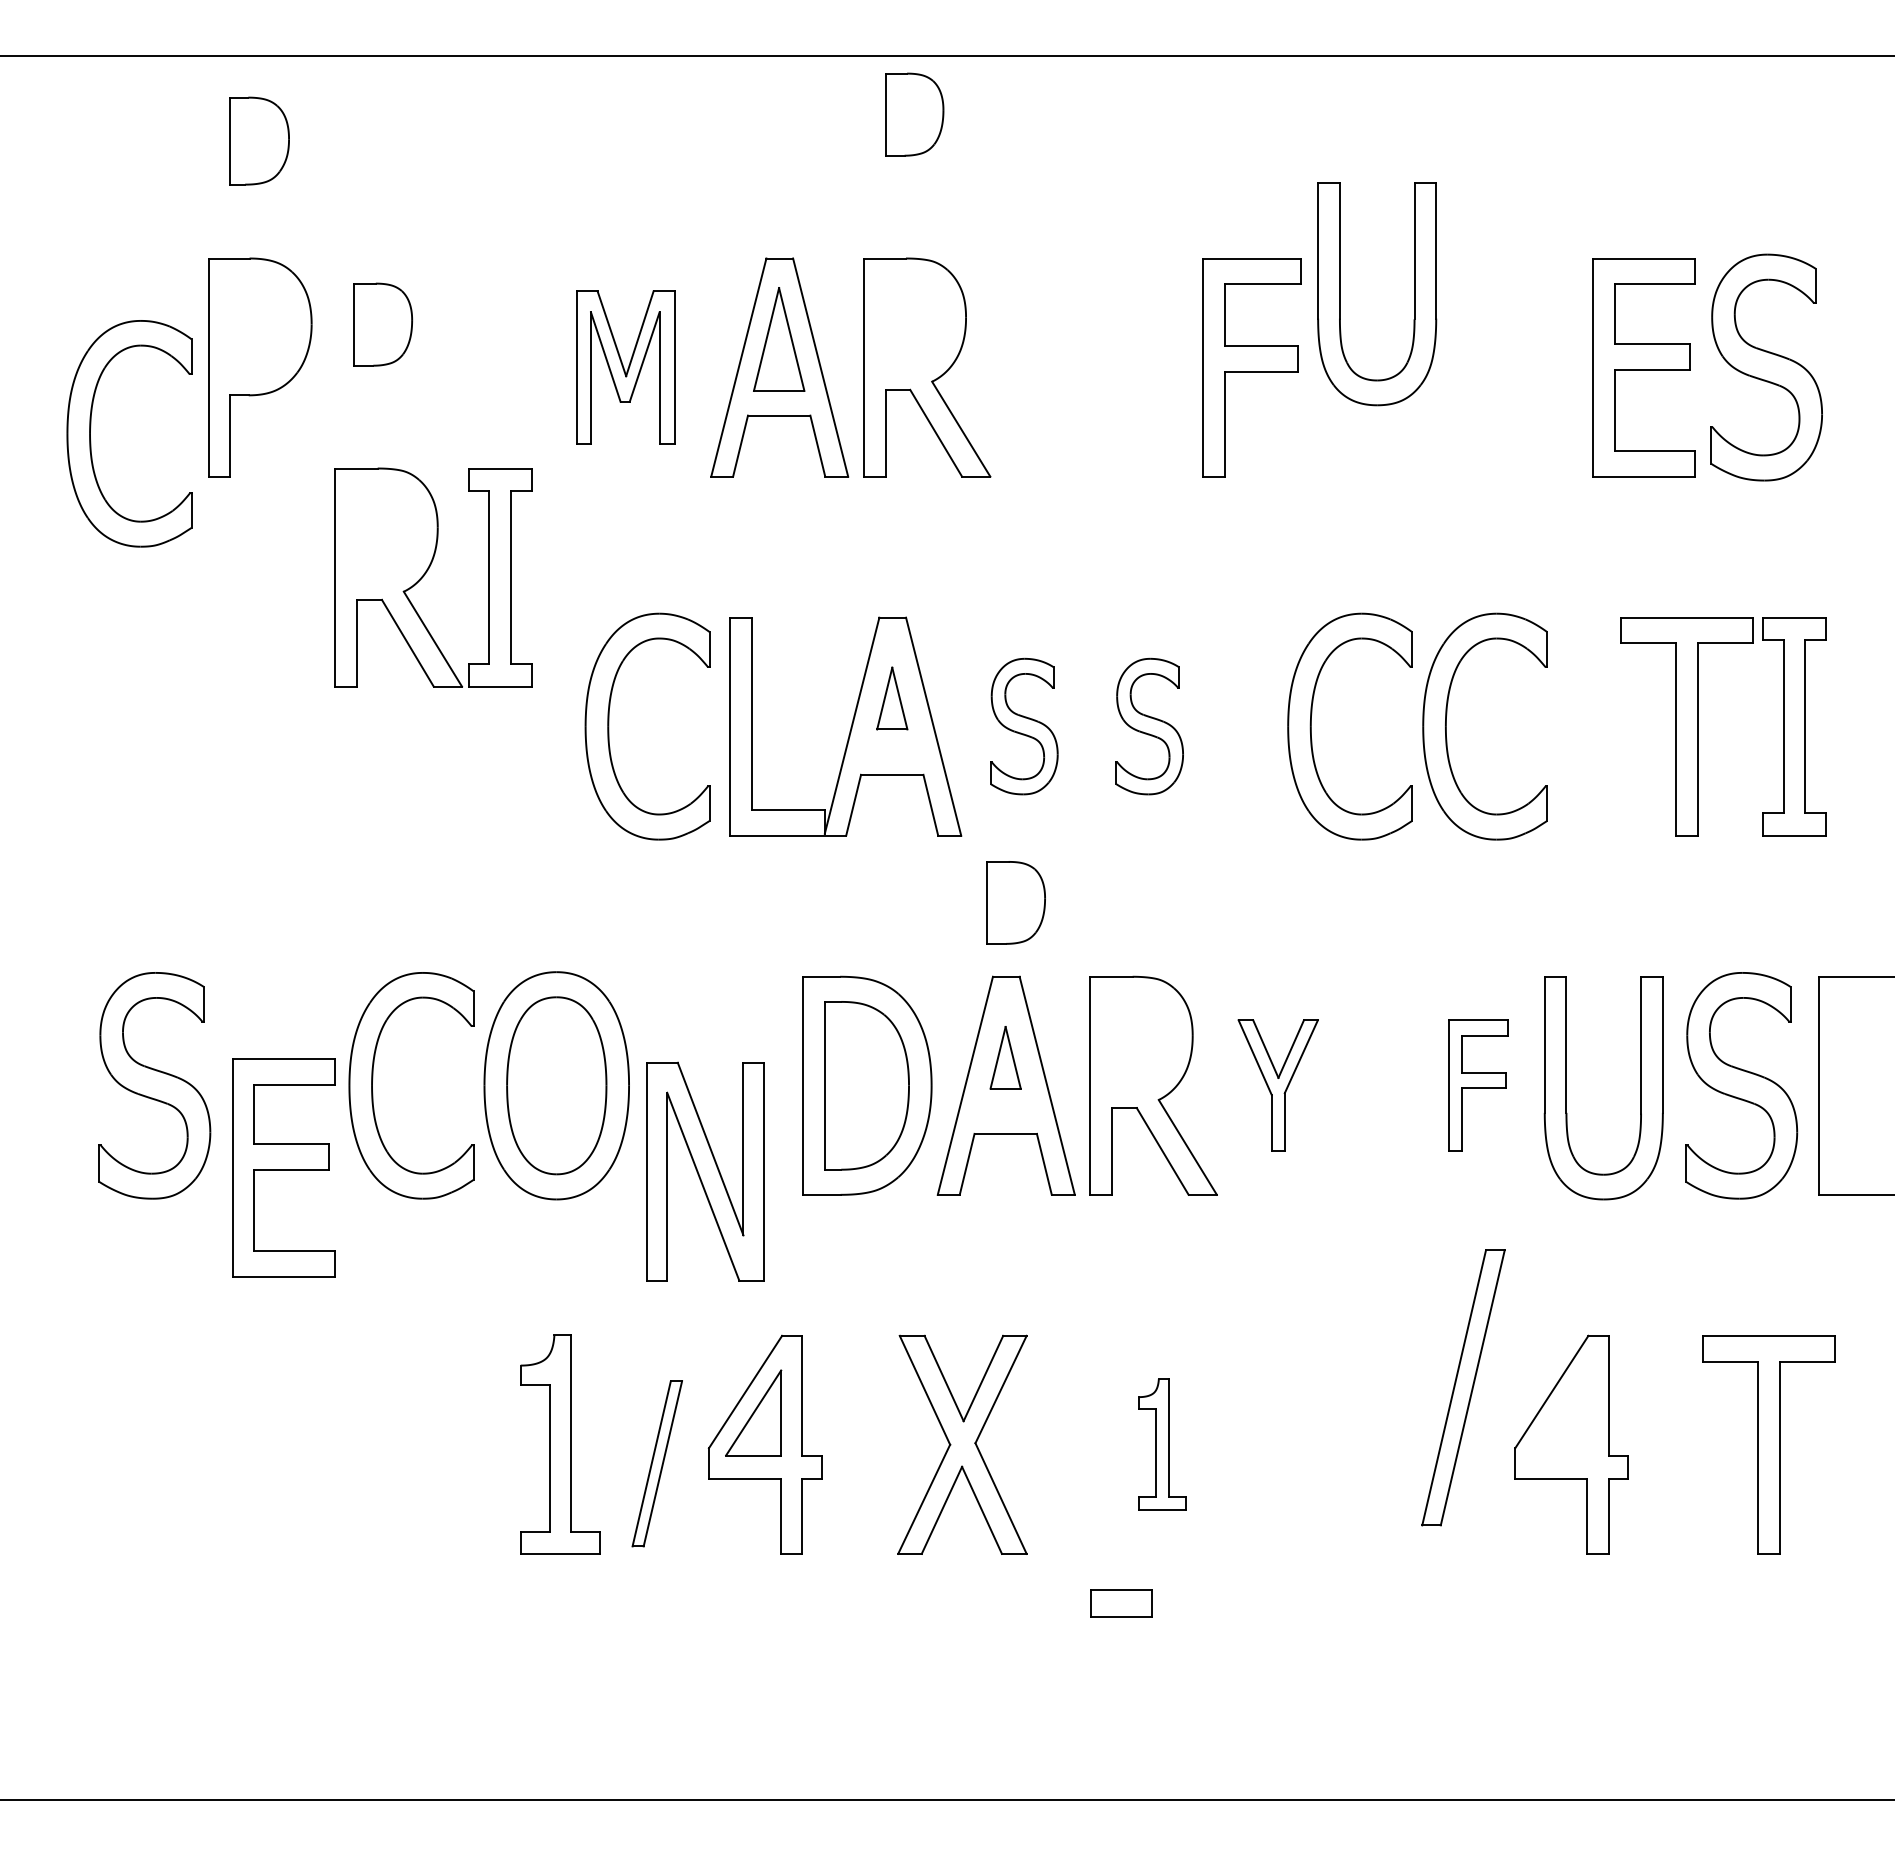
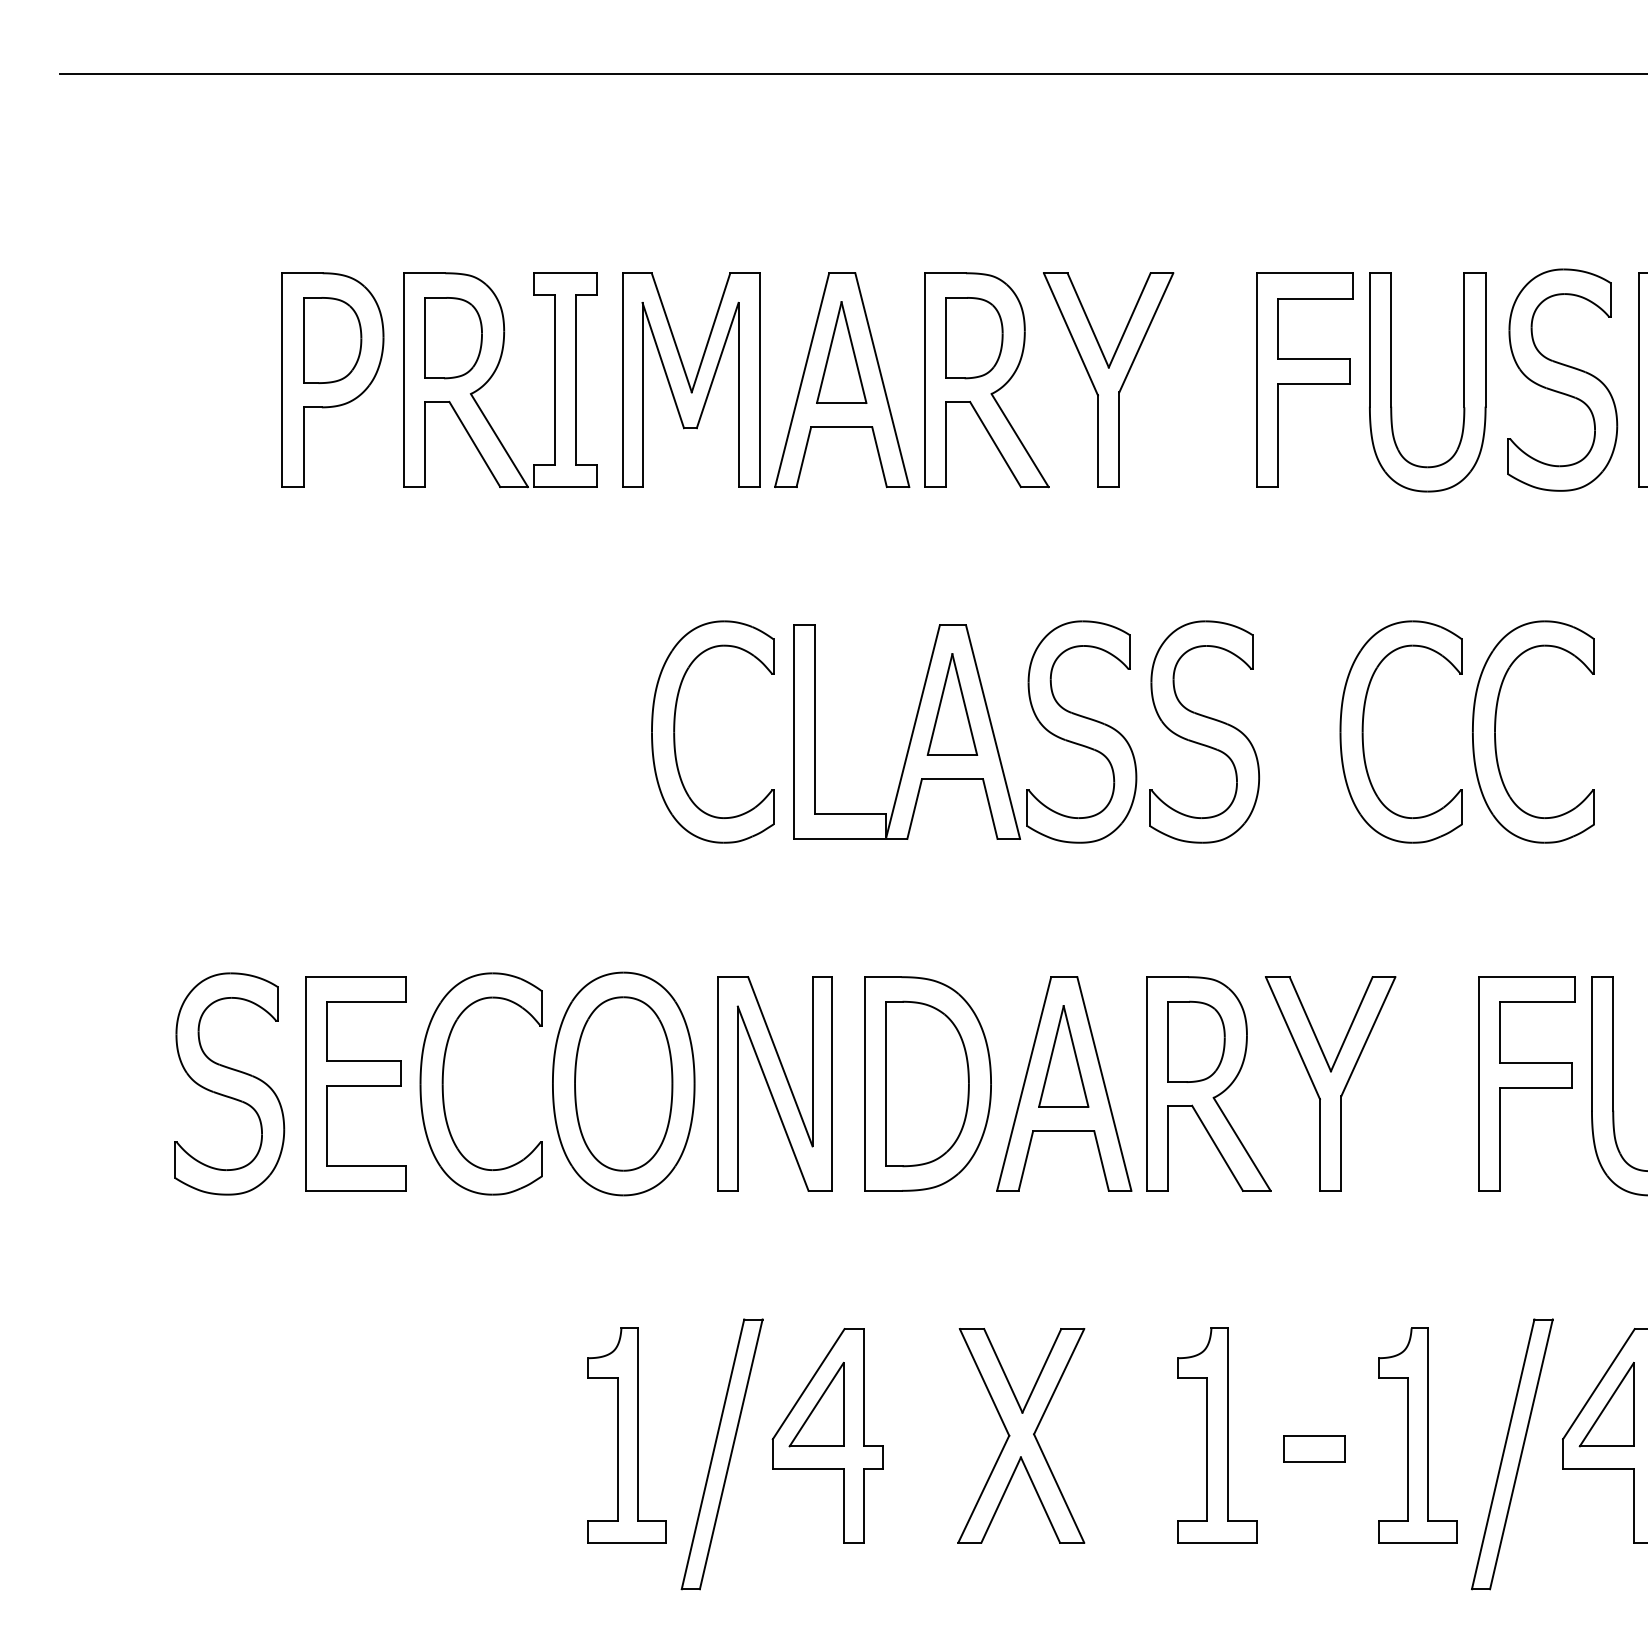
part: (914, 114) -> (974, 337), moved
part: (259, 140) -> (332, 339), moved
part: (1340, 294) -> (1391, 383), moved
part: (625, 367) -> (691, 380), size x1.43
part: (1051, 367) -> (1108, 380), added
part: (1514, 367) -> (1562, 380), added
part: (91, 427) -> (167, 438), removed
part: (426, 573) -> (493, 376), moved
part: (892, 698) -> (952, 704), size x1.67
part: (1024, 726) -> (1082, 731), size x1.67
part: (1149, 726) -> (1204, 731), size x1.67
part: (1015, 902) -> (1195, 1041), moved
part: (1005, 1057) -> (1063, 1056), size x1.67
part: (1278, 1085) -> (1331, 1083), size x1.67
part: (1478, 1085) -> (1527, 1083), size x1.67
part: (283, 1167) -> (355, 1083), moved
part: (705, 1171) -> (775, 1083), moved
part: (1463, 1387) -> (1512, 1454), moved
part: (1559, 1412) -> (1606, 1404), added
part: (1162, 1444) -> (1217, 1435), size x1.67
part: (1366, 1444) -> (1417, 1435), added
part: (657, 1463) -> (722, 1454), size x1.67
part: (1121, 1603) -> (1314, 1449), moved

